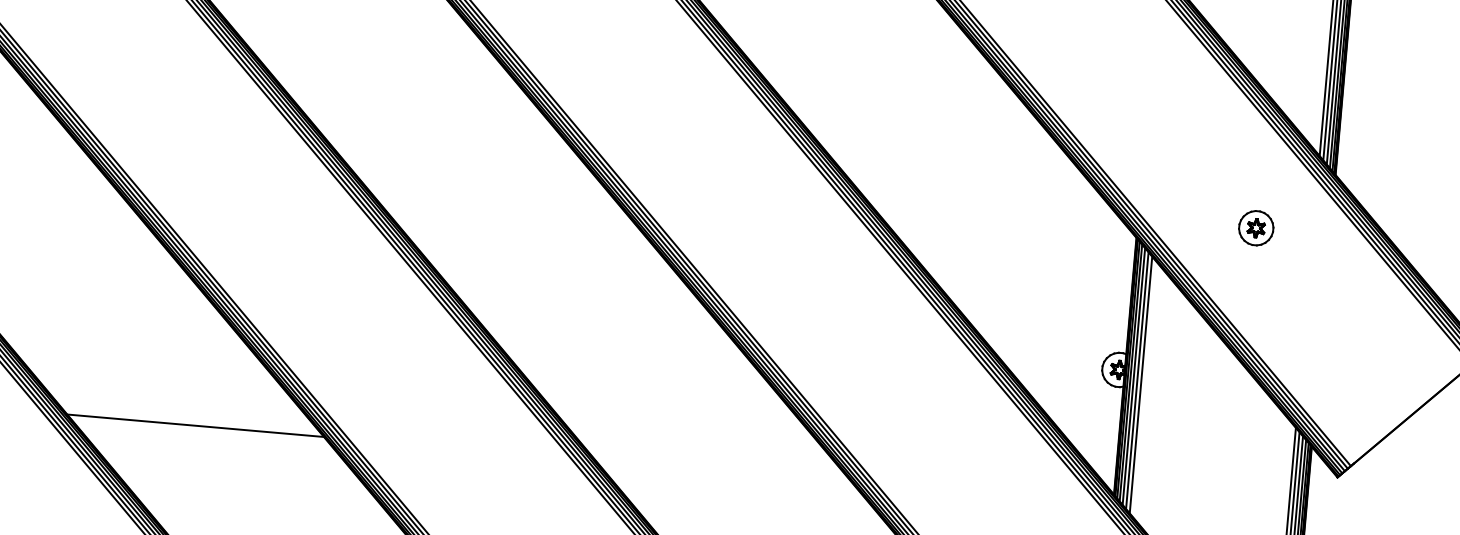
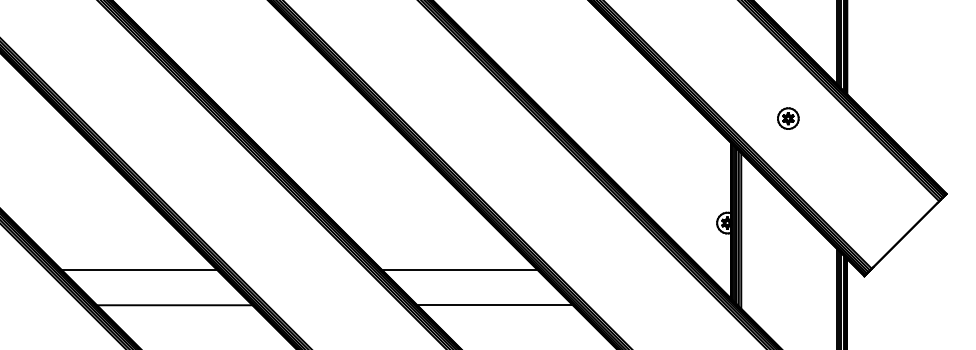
part: (1256, 228) -> (788, 118), moved
line: (142, 363) -> (139, 270), added
line: (672, 409) -> (460, 270), added
line: (723, 472) -> (494, 305), added

